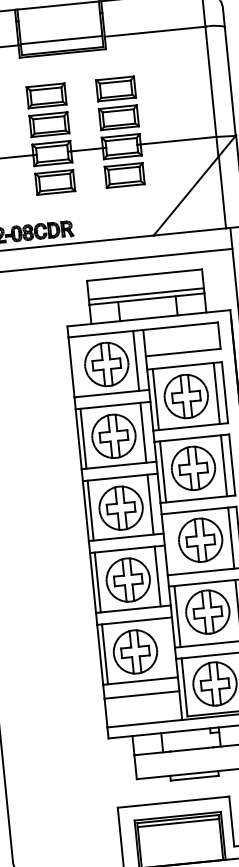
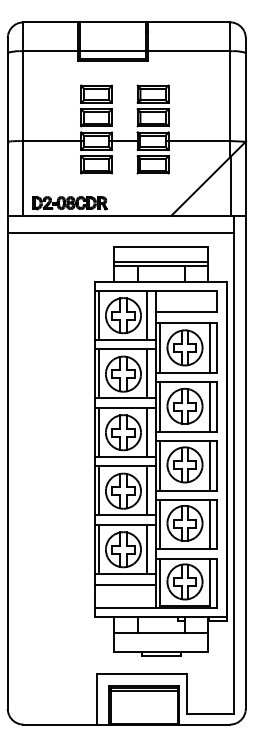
line: (75, 366) -> (98, 314), added
line: (170, 543) -> (160, 465), added
line: (164, 647) -> (147, 548), added

